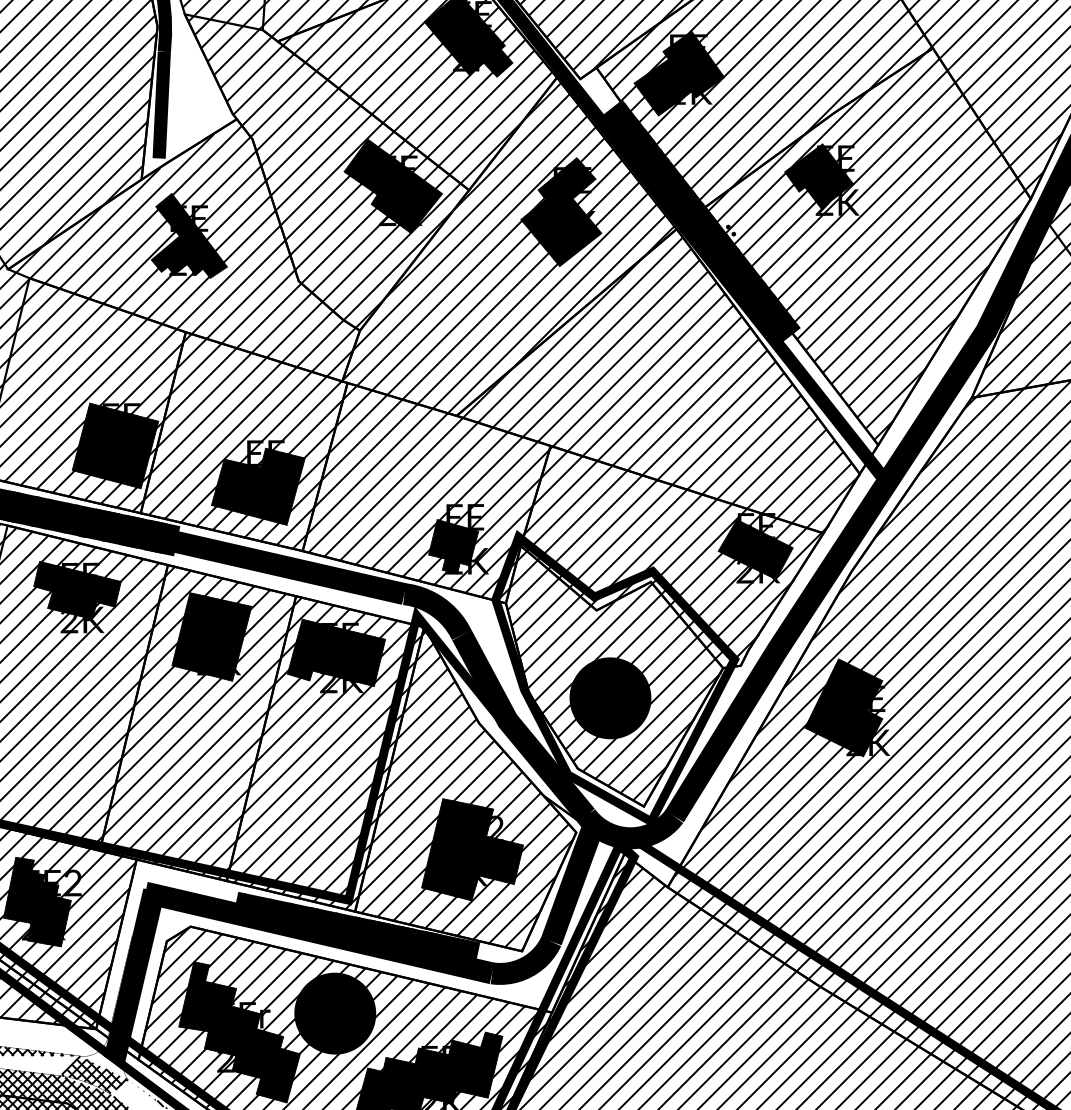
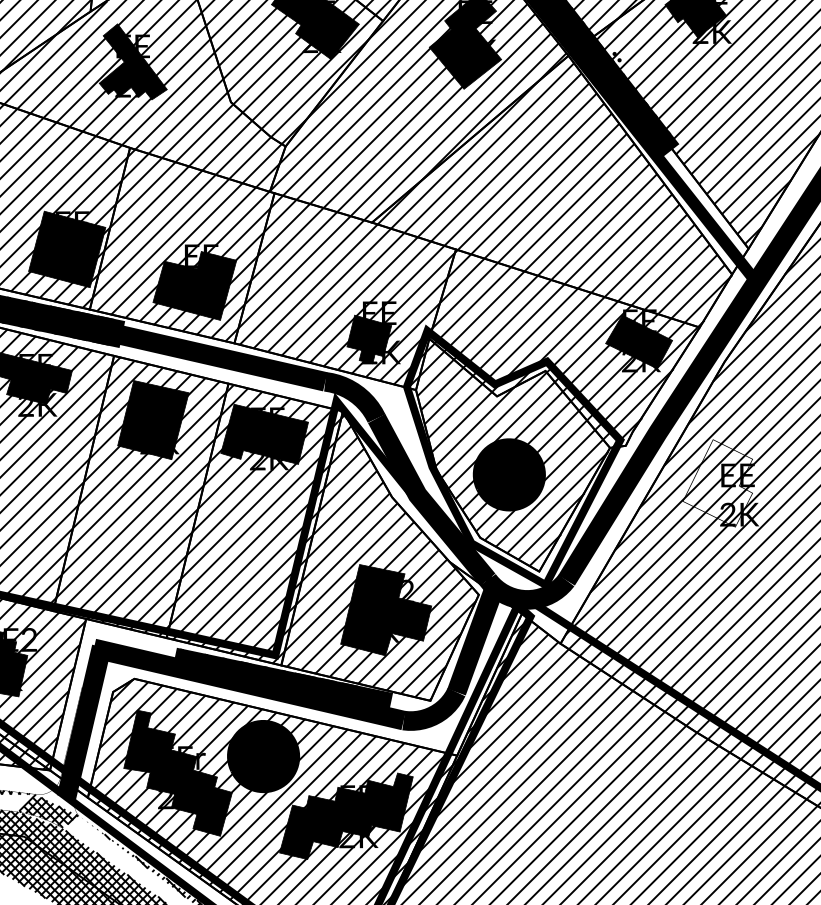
fill: (843, 707) -> (717, 483), removed

